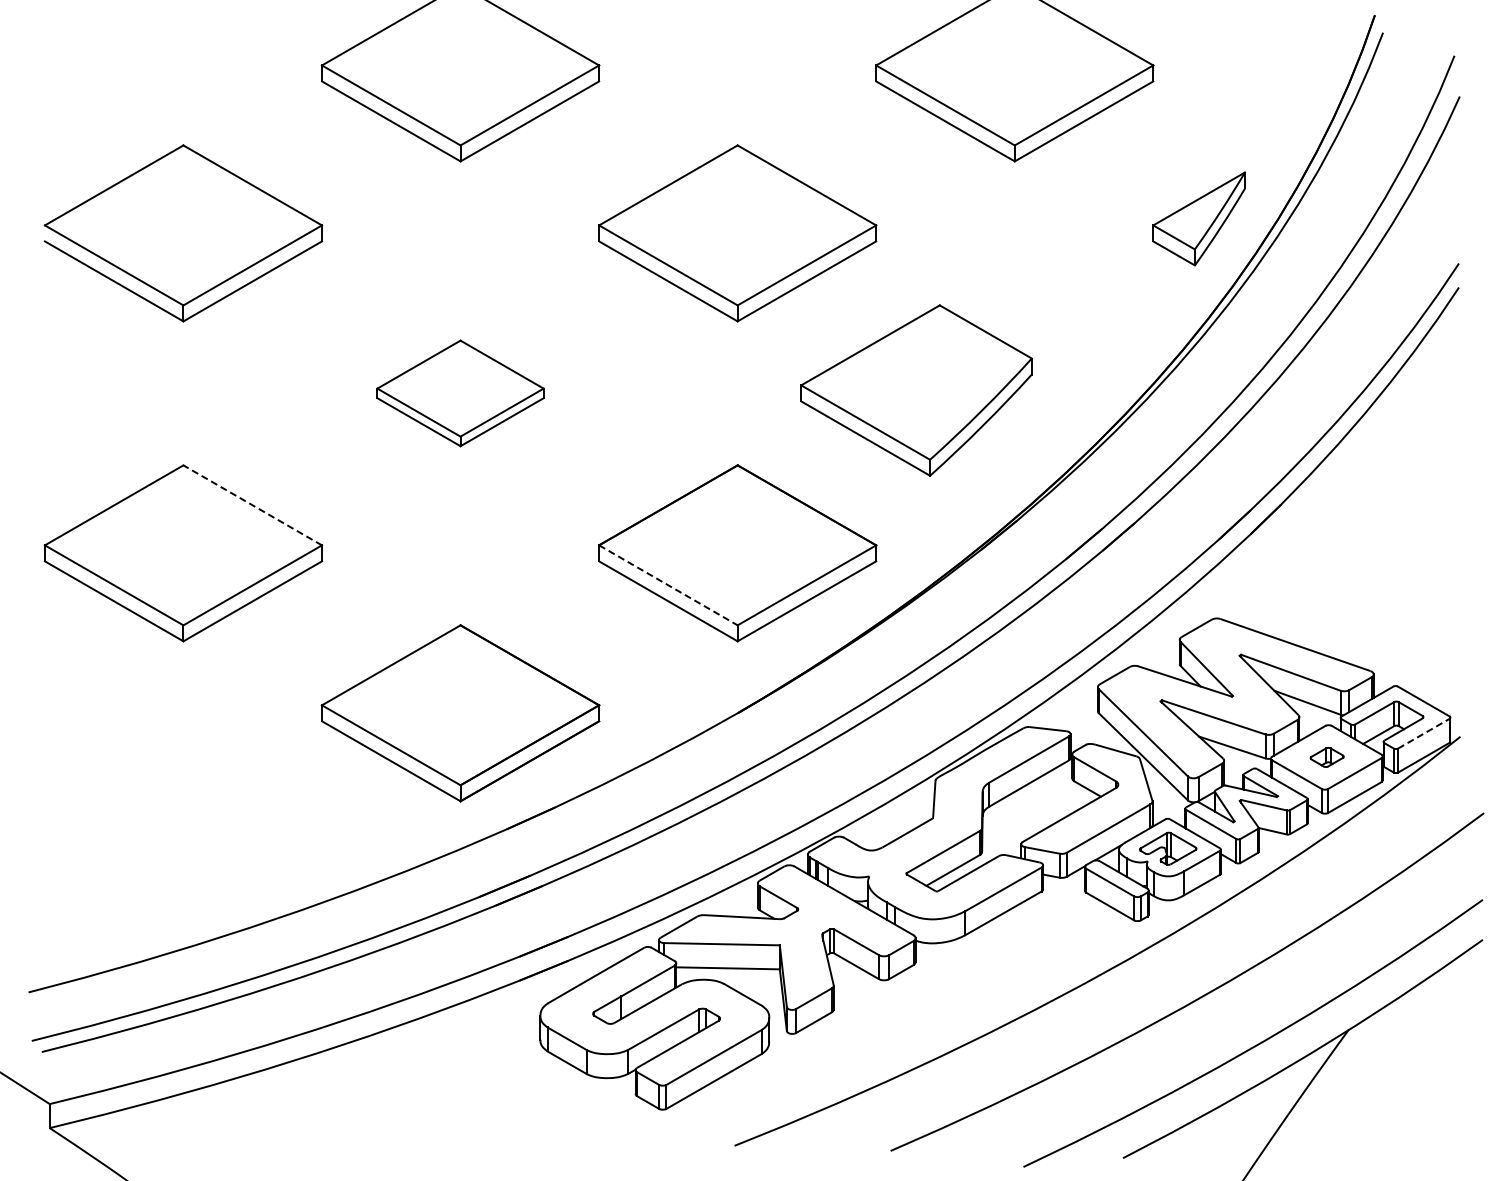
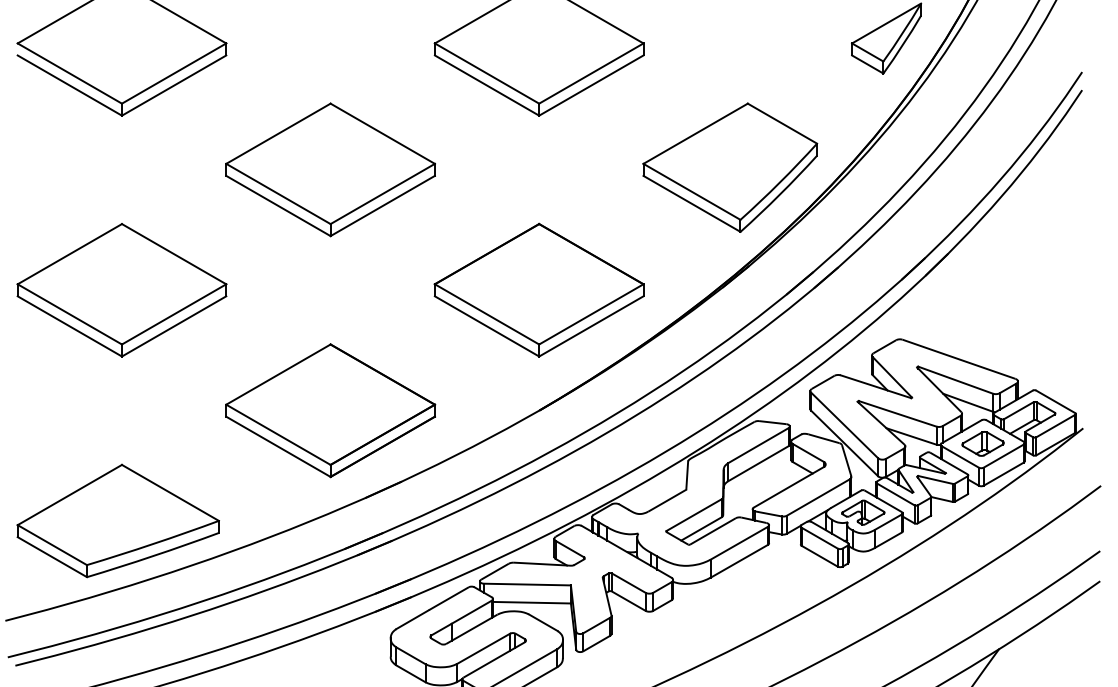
part: (916, 390) -> (730, 167), moved
part: (460, 393) -> (330, 169), size x1.67
line: (252, 505) -> (173, 254), dashed -> solid
line: (668, 585) -> (487, 314), dashed -> solid
line: (1423, 733) -> (1055, 425), dashed -> solid
part: (1326, 757) -> (982, 443), size x1.67
part: (178, 859) -> (118, 520), added

